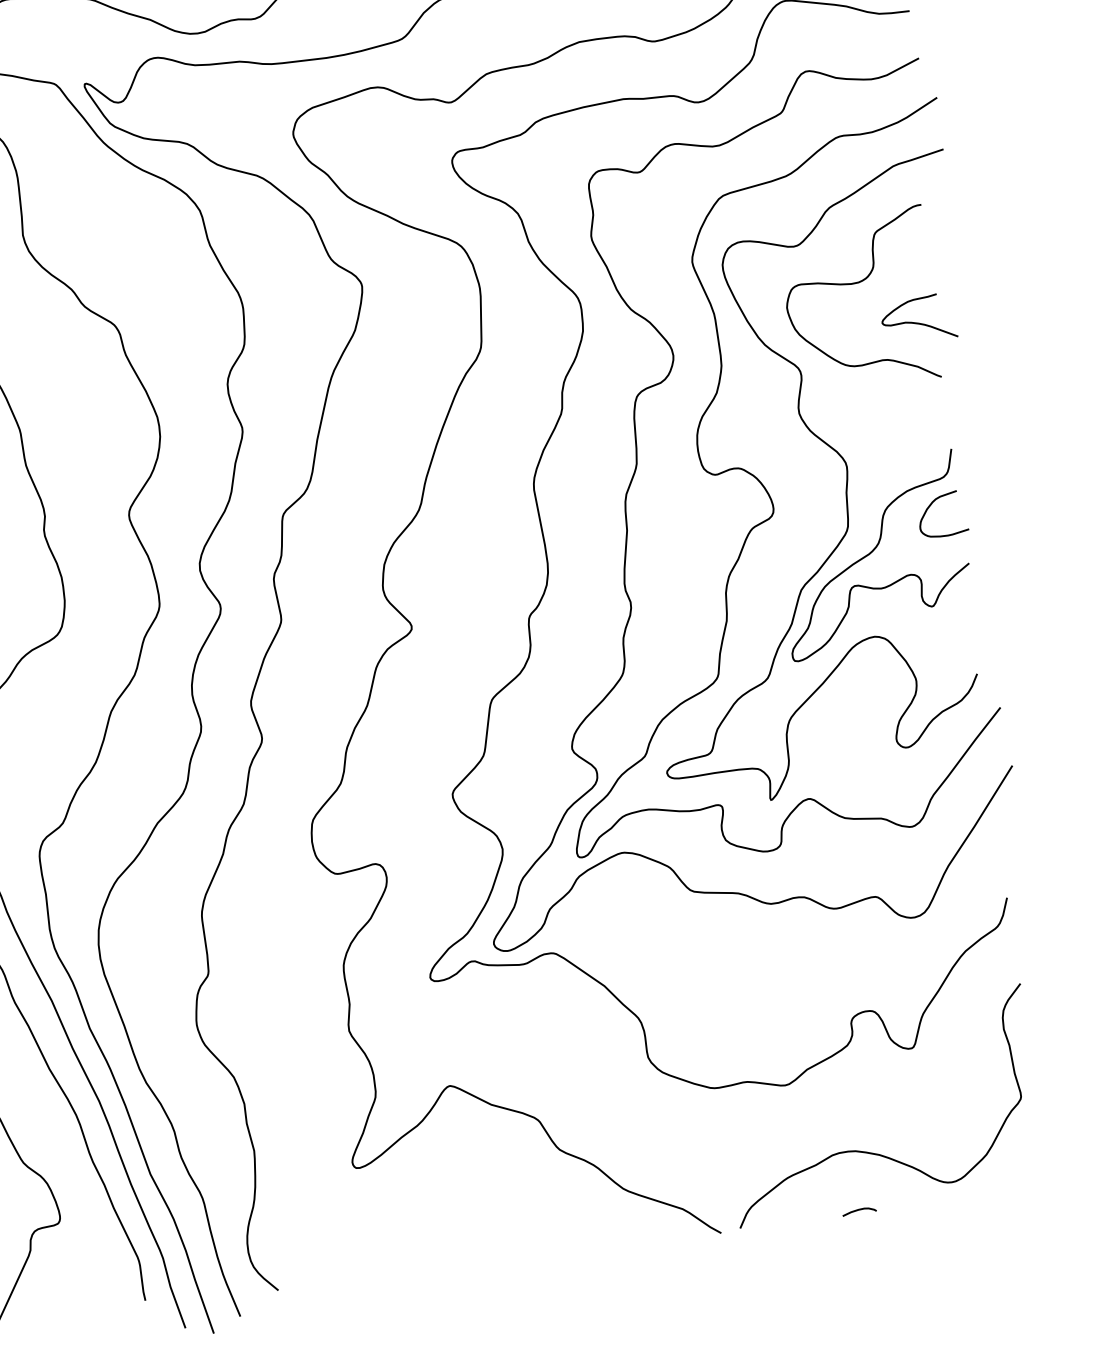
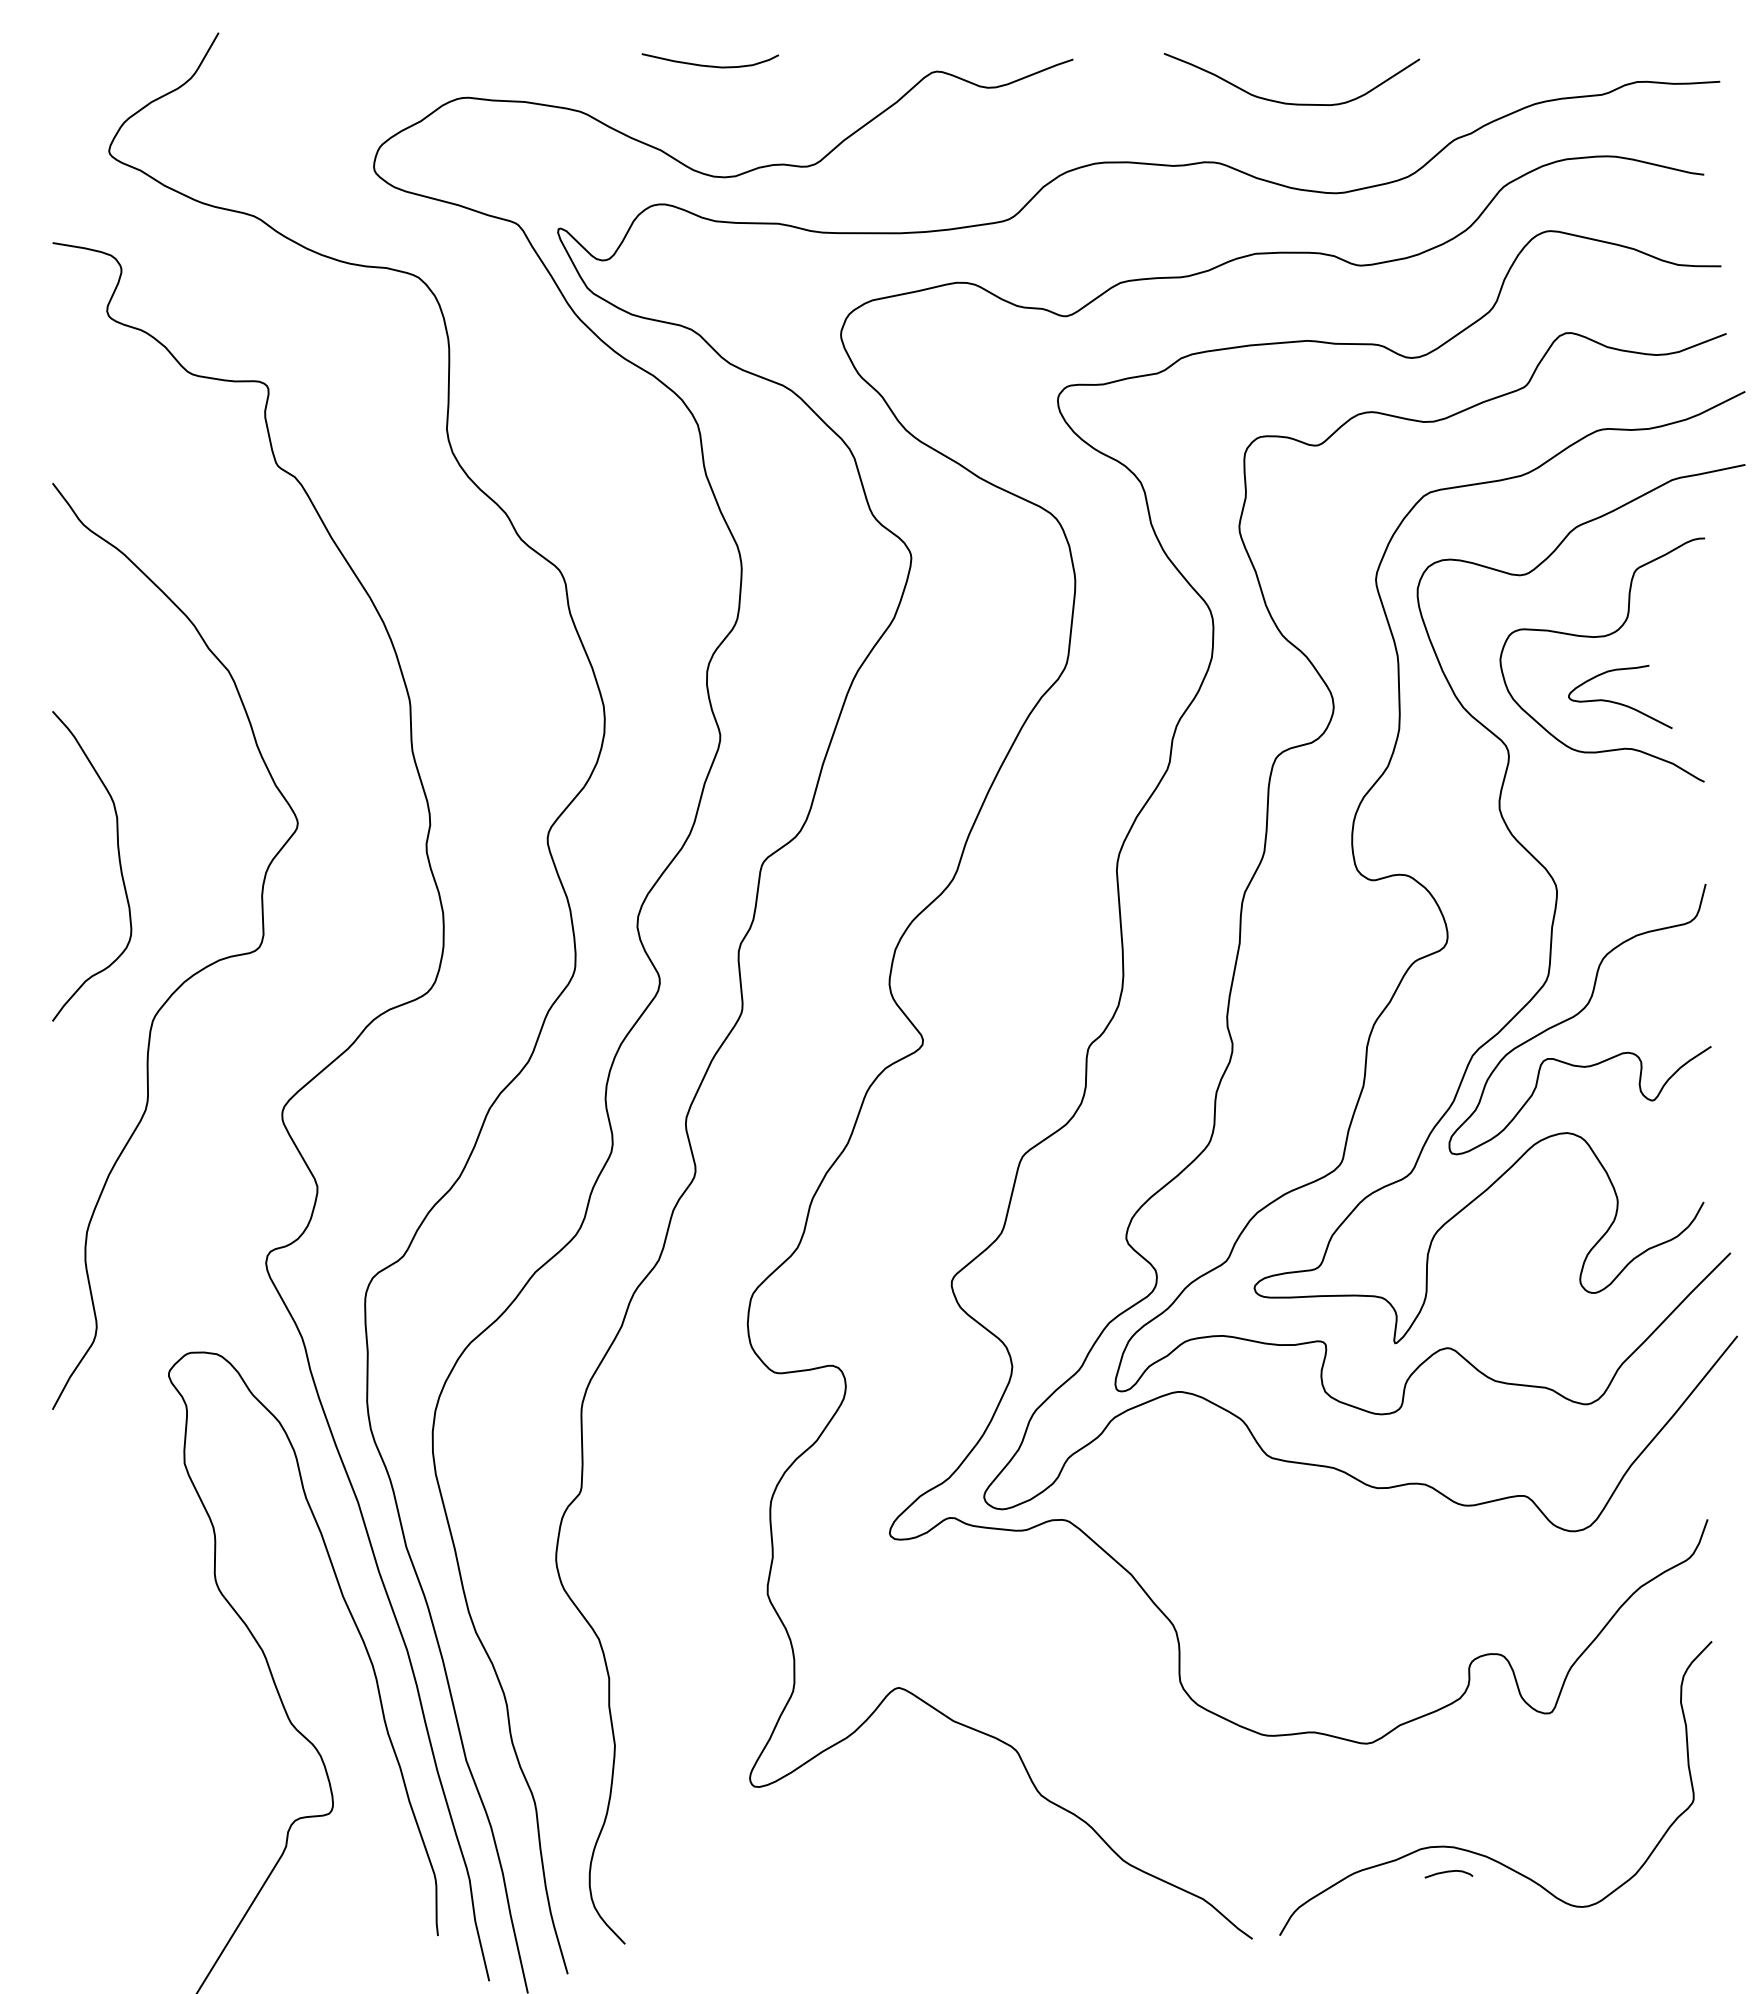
curve: (918, 322) -> (1619, 702), moved
curve: (931, 504) -> (1668, 958), removed
curve: (859, 1210) -> (1448, 1872), moved

